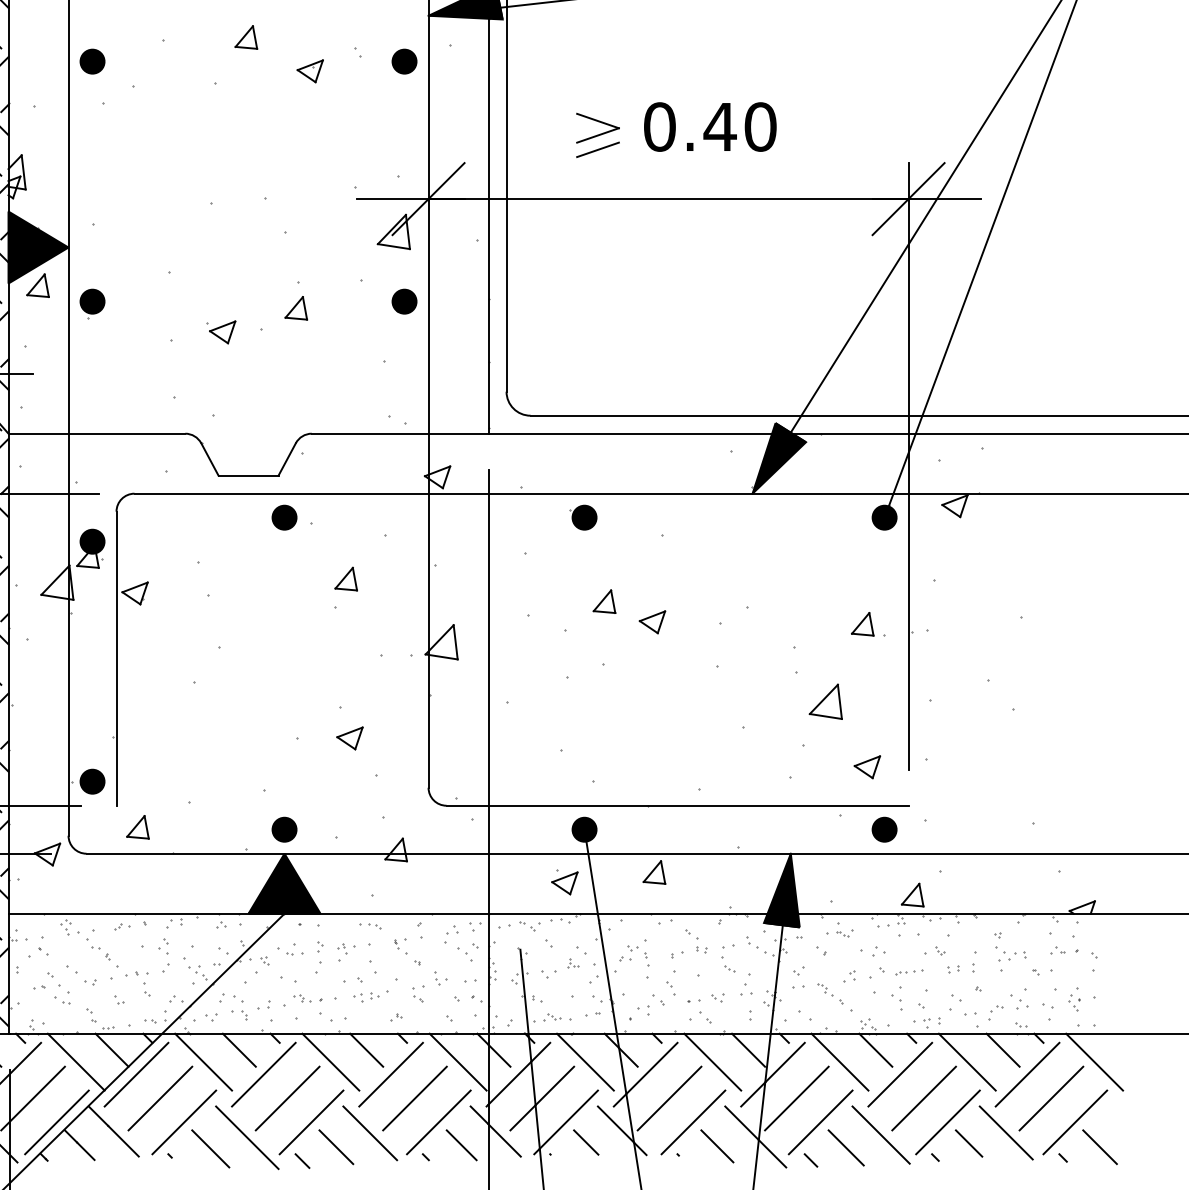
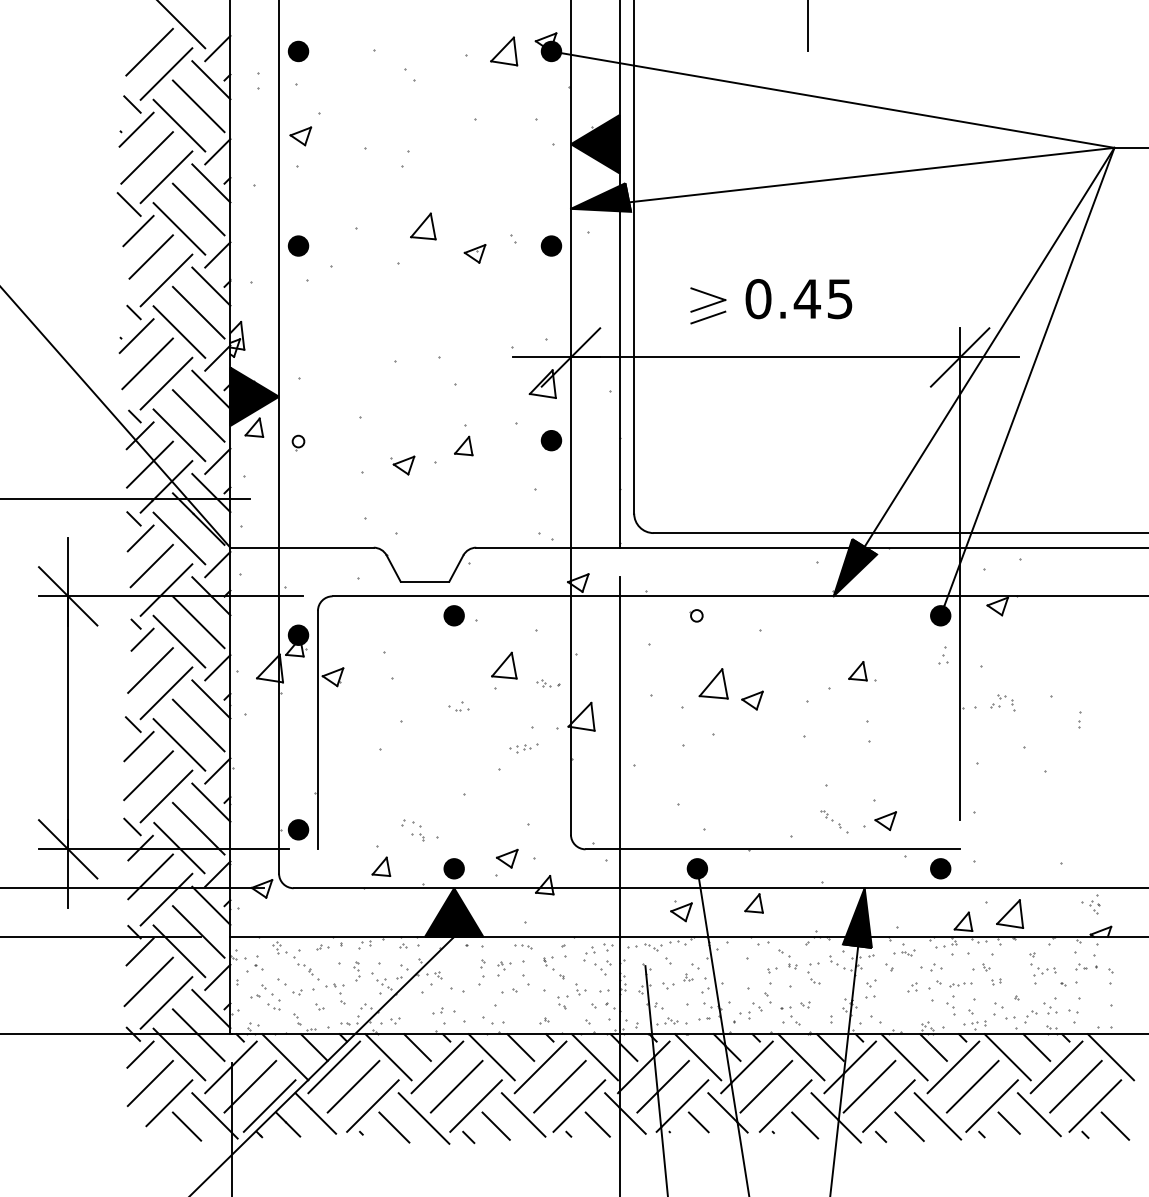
part: (245, 37) -> (422, 226), size x1.4
text: (761, 127) -> (840, 299), 0.40 -> 0.45
part: (92, 303) -> (298, 442), size x0.6
part: (582, 517) -> (695, 615), size x0.6
part: (345, 579) -> (503, 665), size x1.4
part: (604, 601) -> (713, 683), size x1.6
part: (868, 624) -> (862, 671), moved
part: (826, 701) -> (1010, 913), moved
part: (350, 738) -> (507, 858), moved
part: (867, 767) -> (885, 821), moved
part: (138, 826) -> (381, 866), moved
part: (289, 949) -> (458, 706), moved
part: (164, 955) -> (356, 970), size x0.7
part: (633, 955) -> (1002, 702), moved
part: (974, 961) -> (1079, 719), moved
part: (746, 984) -> (943, 655), moved
part: (370, 997) -> (523, 748), moved
part: (835, 997) -> (834, 821), moved
part: (308, 998) -> (548, 683), moved
part: (1074, 999) -> (1094, 904), moved
part: (233, 1006) -> (412, 830), moved

